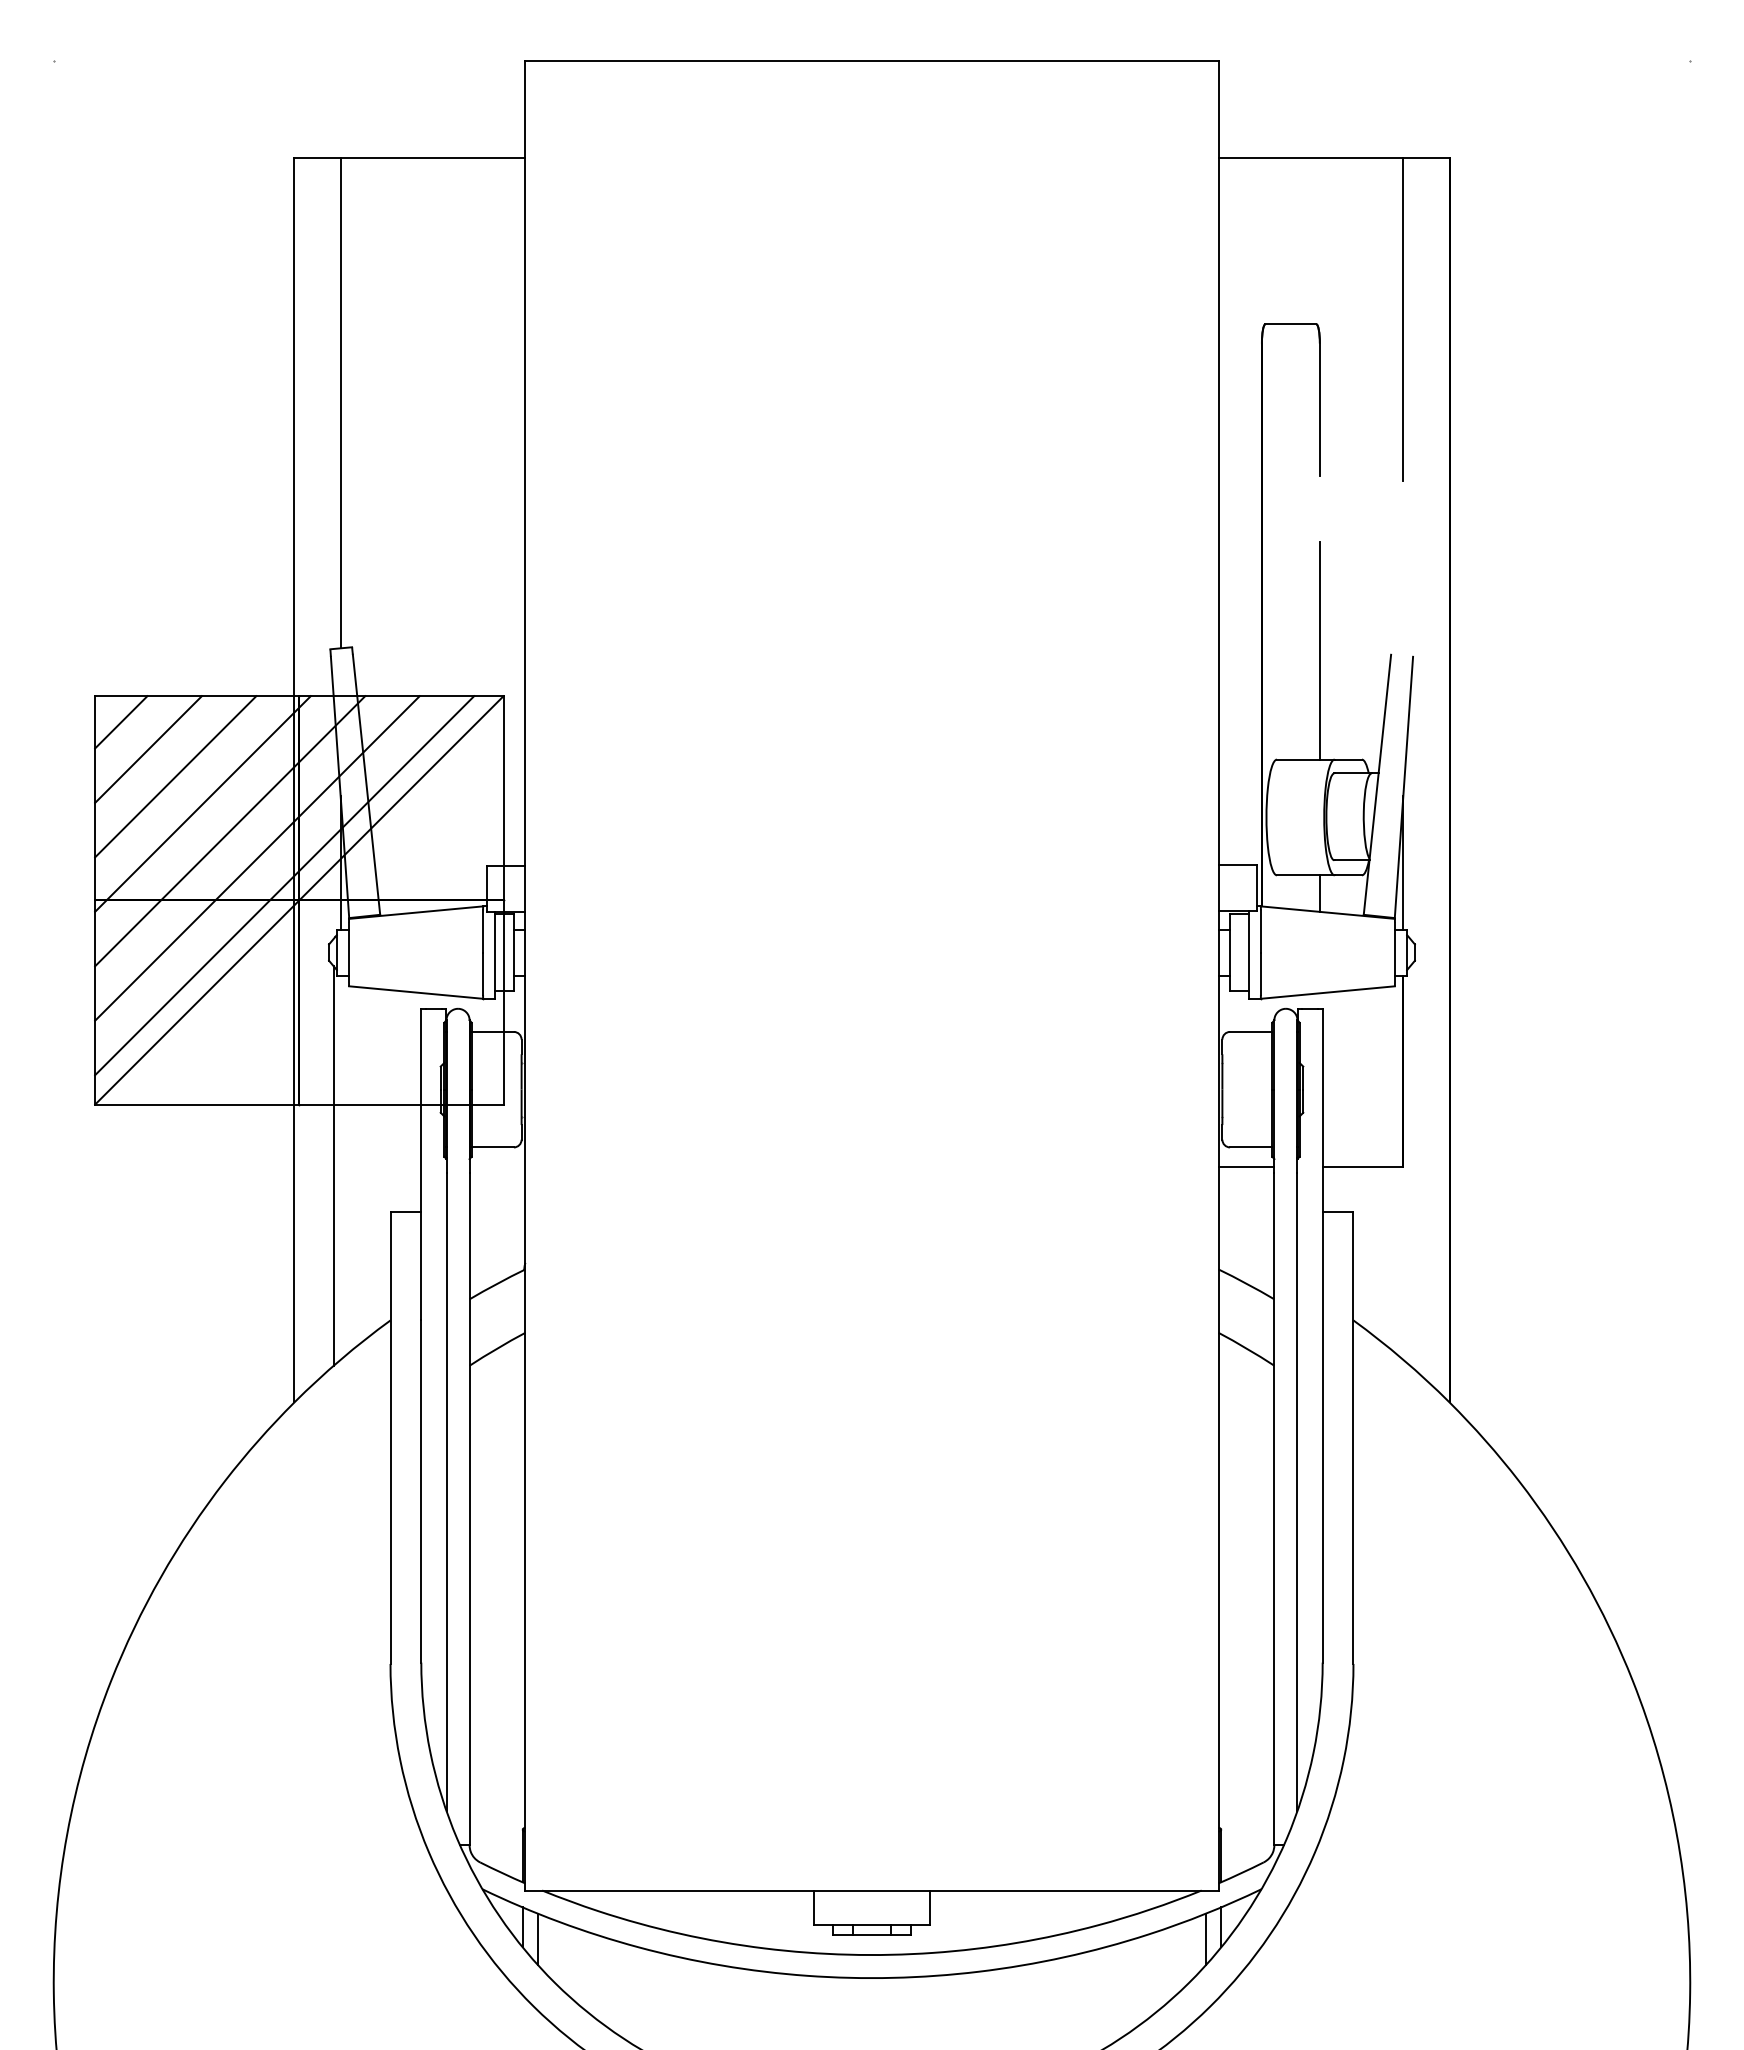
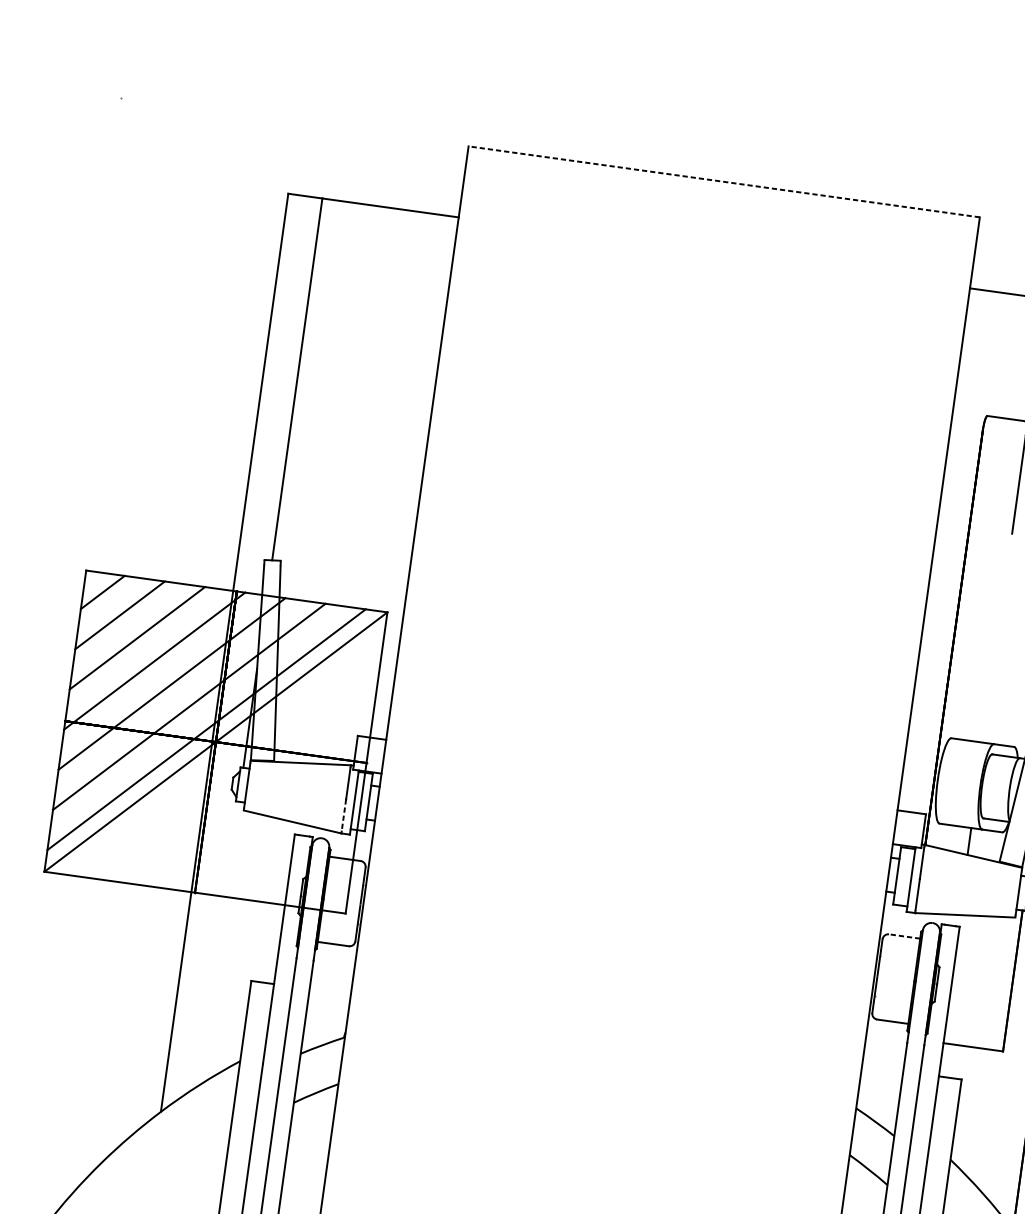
line: (872, 61) -> (724, 181), solid -> dashed
line: (1319, 650) -> (994, 662), removed
line: (483, 974) -> (344, 815), solid -> dashed
line: (1250, 1031) -> (904, 936), solid -> dashed
line: (333, 1165) -> (214, 941), removed
line: (1246, 1166) -> (887, 1035), removed

